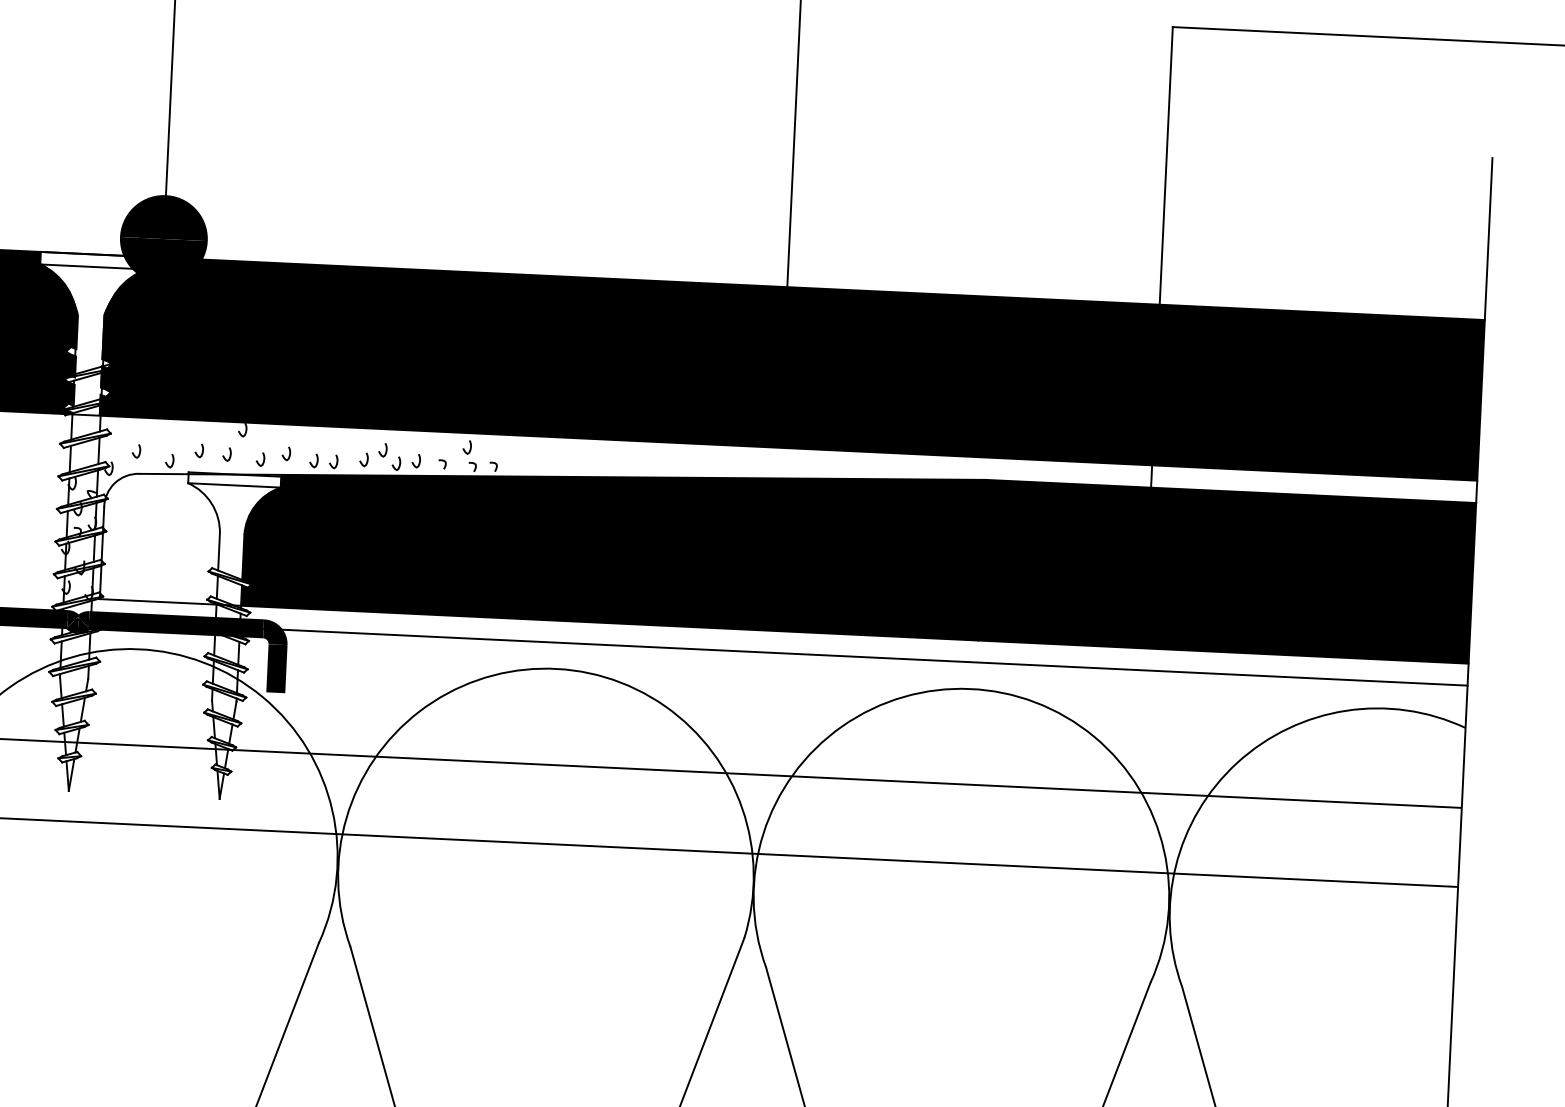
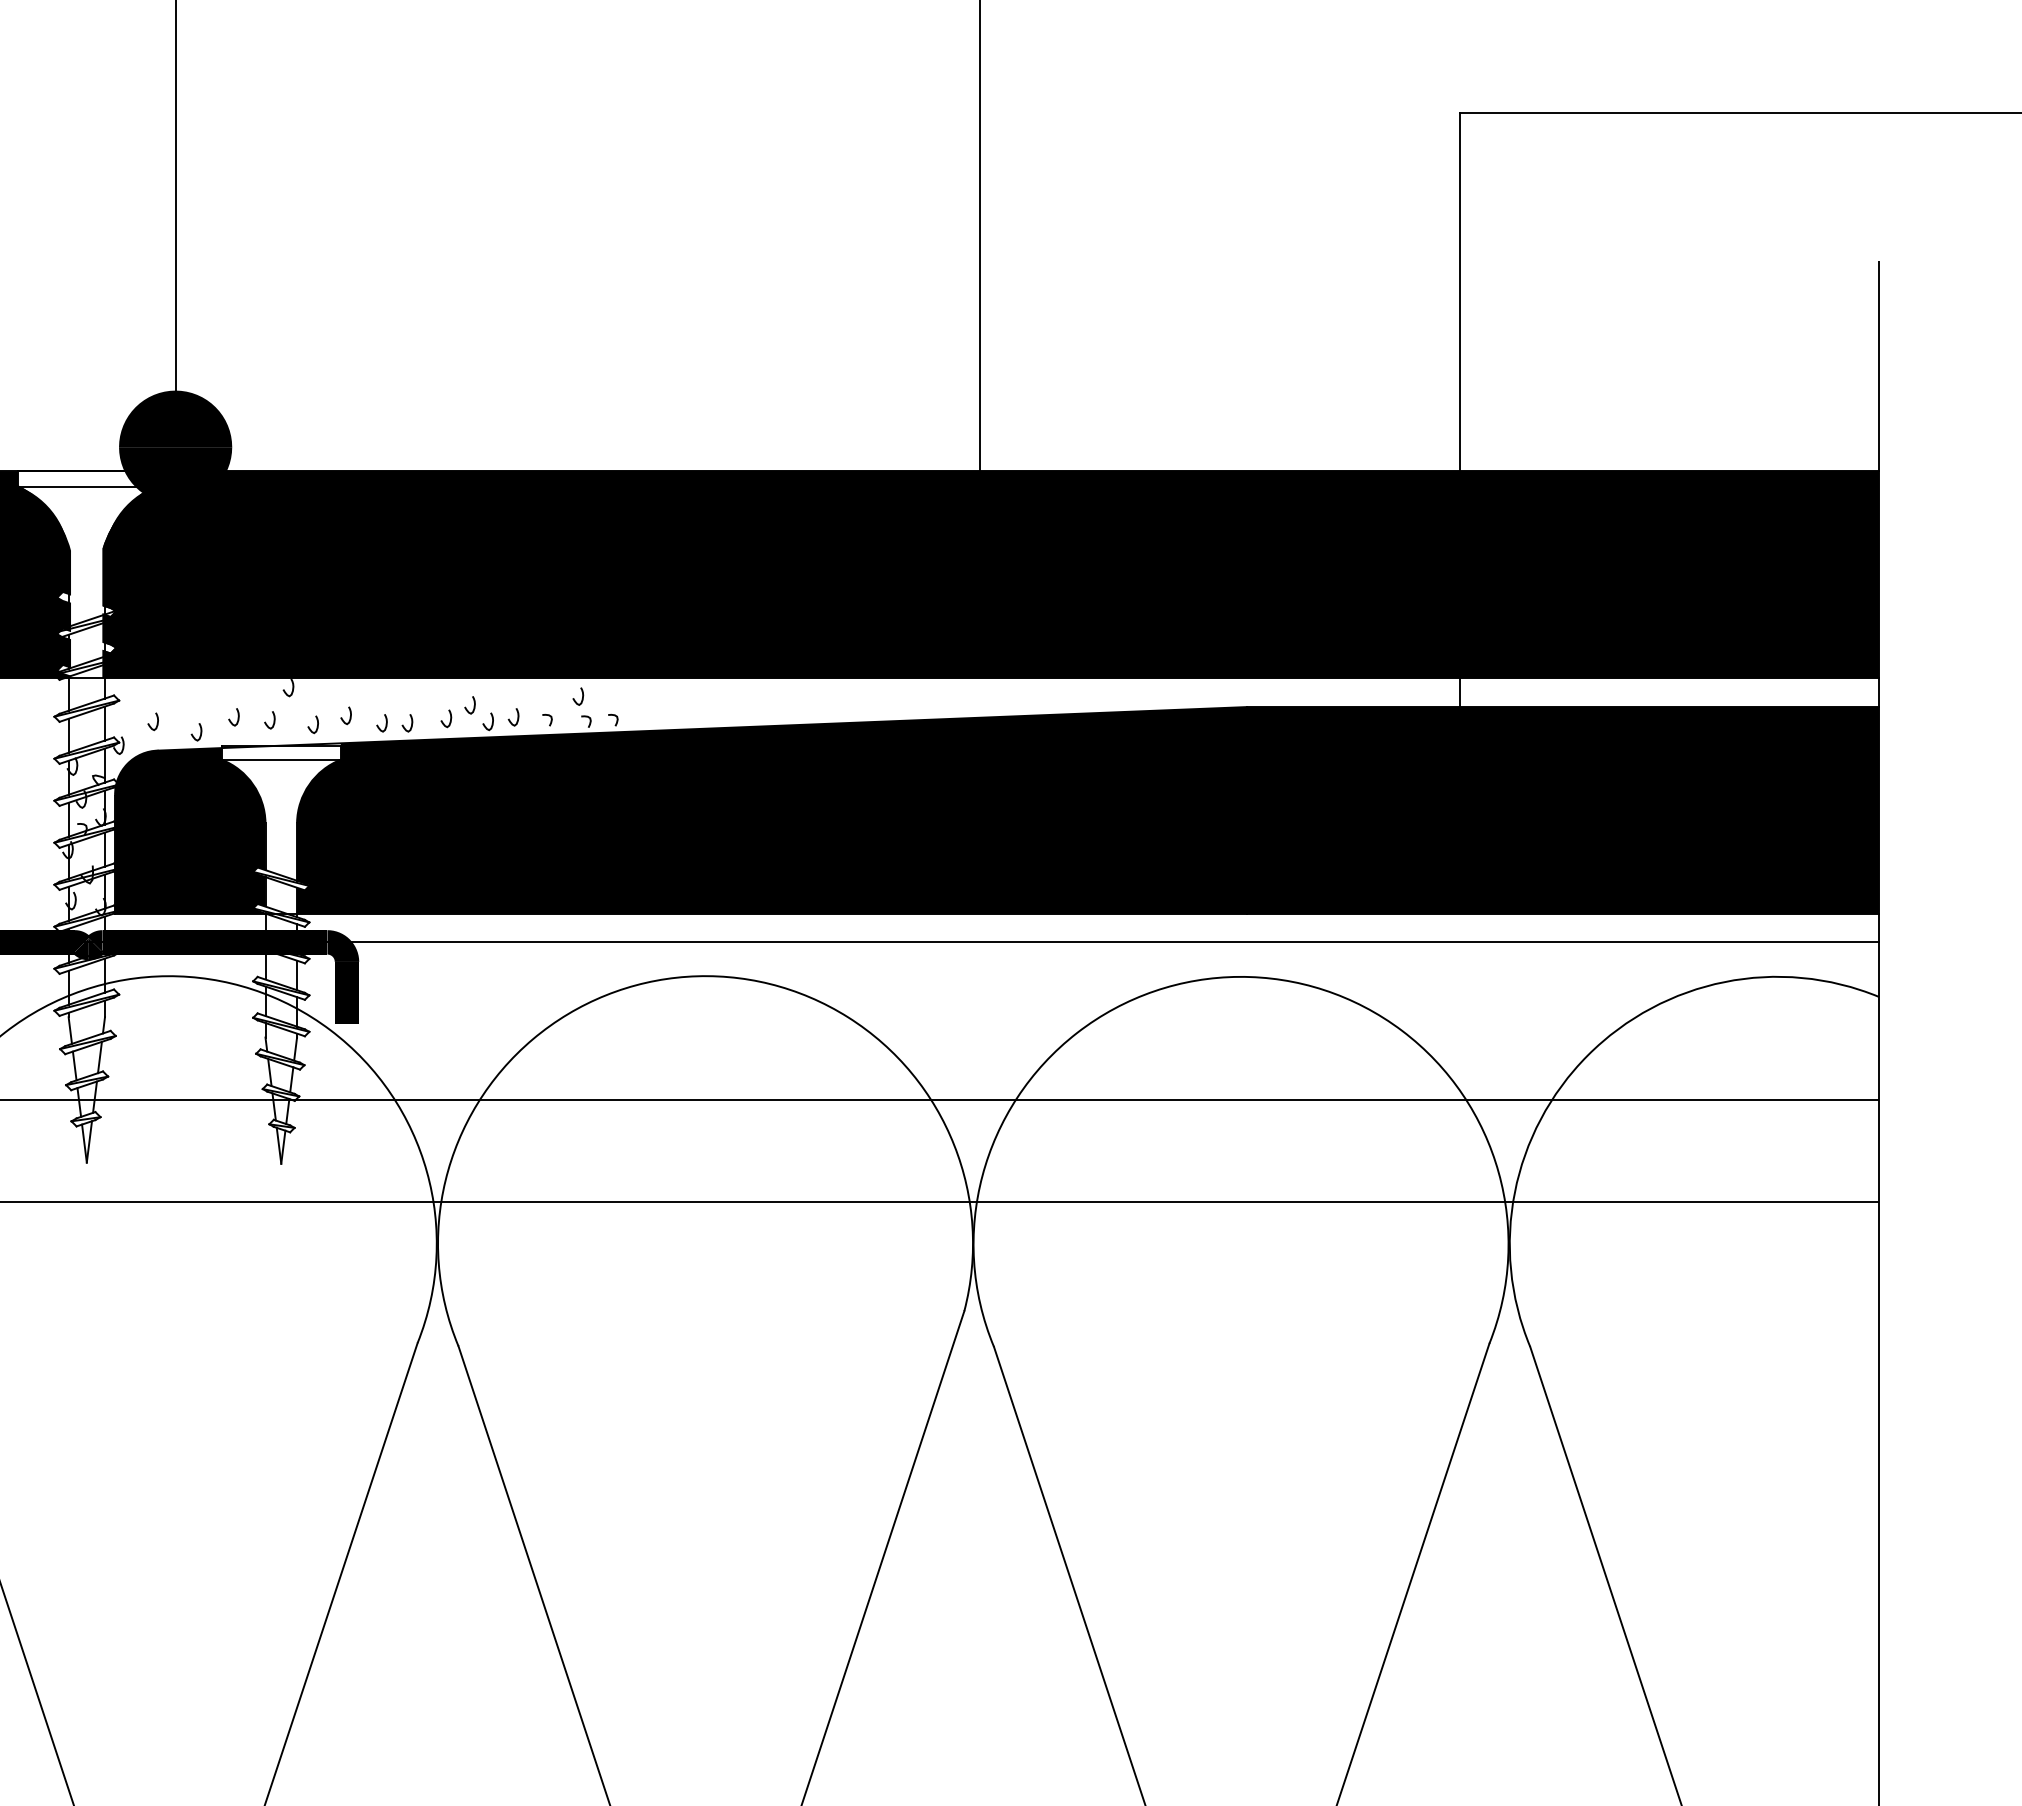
fill: (161, 537) -> (190, 831), added

